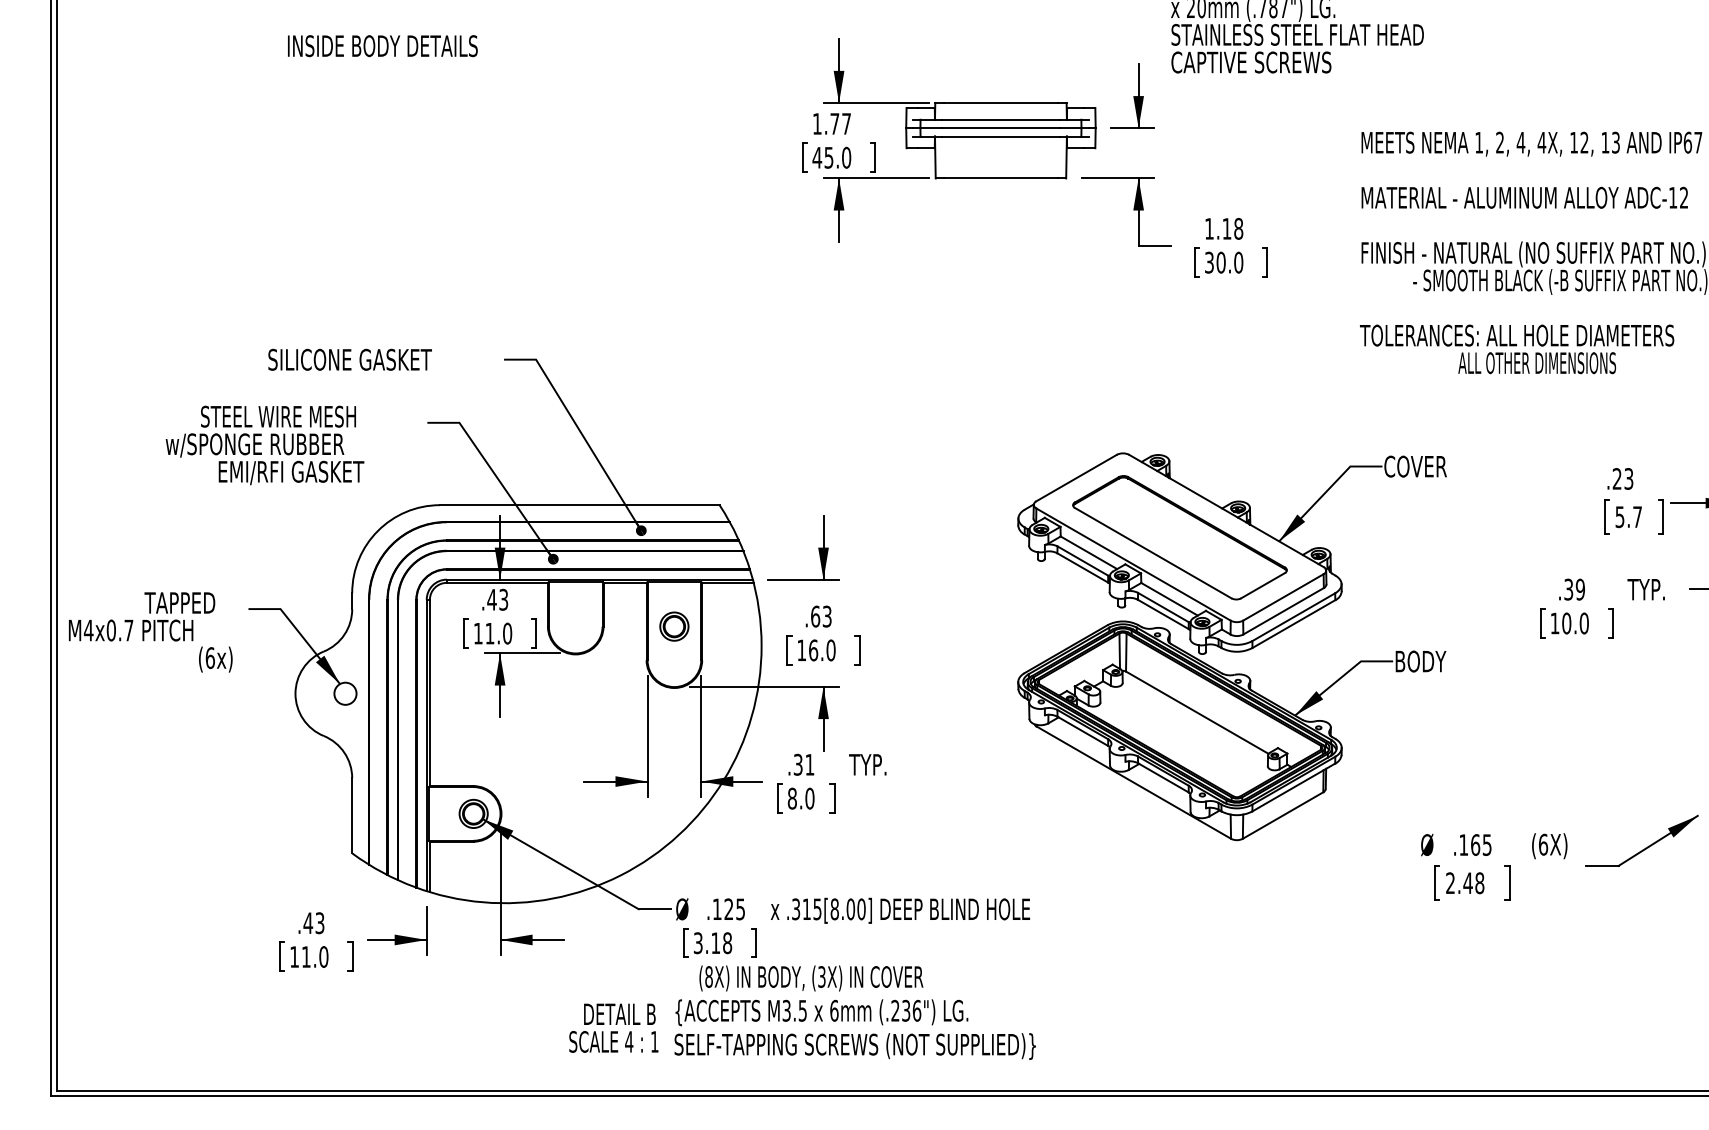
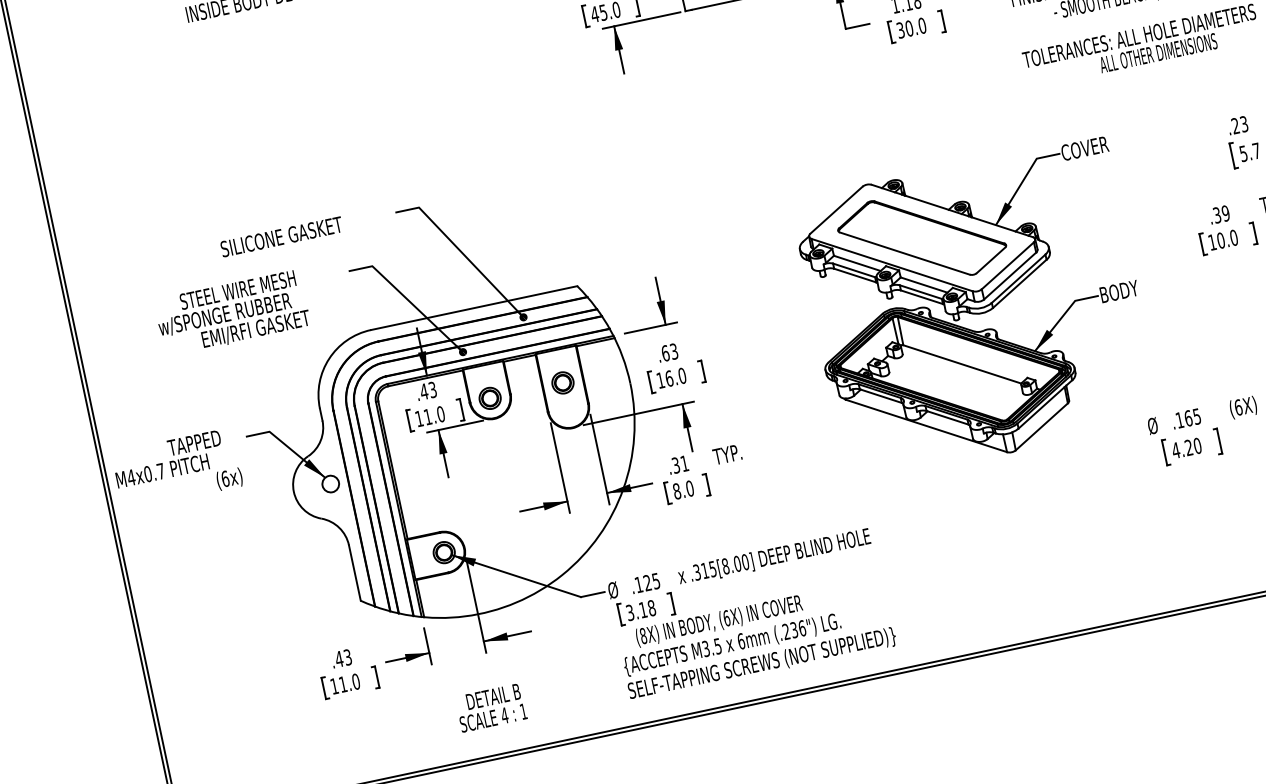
part: (575, 626) -> (489, 398), added
text: (1464, 882) -> (1186, 447), 2.48 -> 4.20
text: (821, 976) -> (726, 618), (3X) -> (6X)
text: (613, 1027) -> (490, 707), moved

